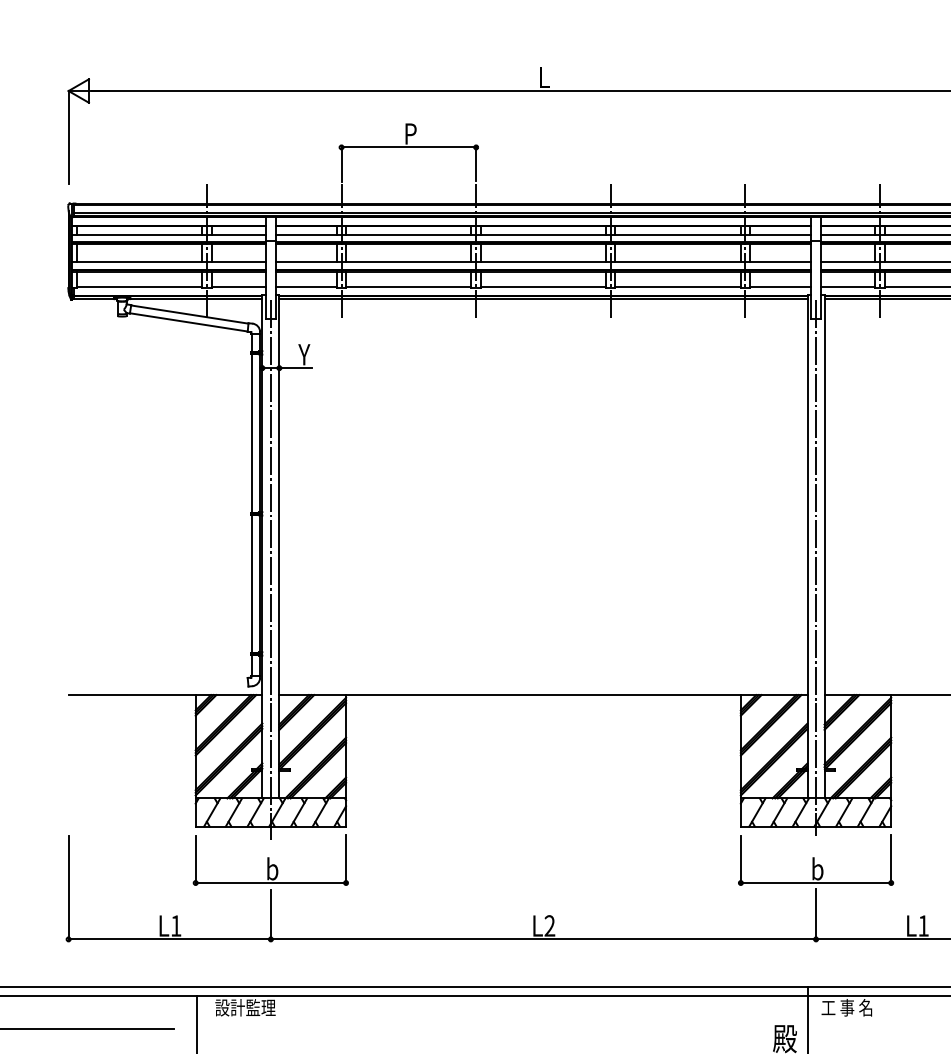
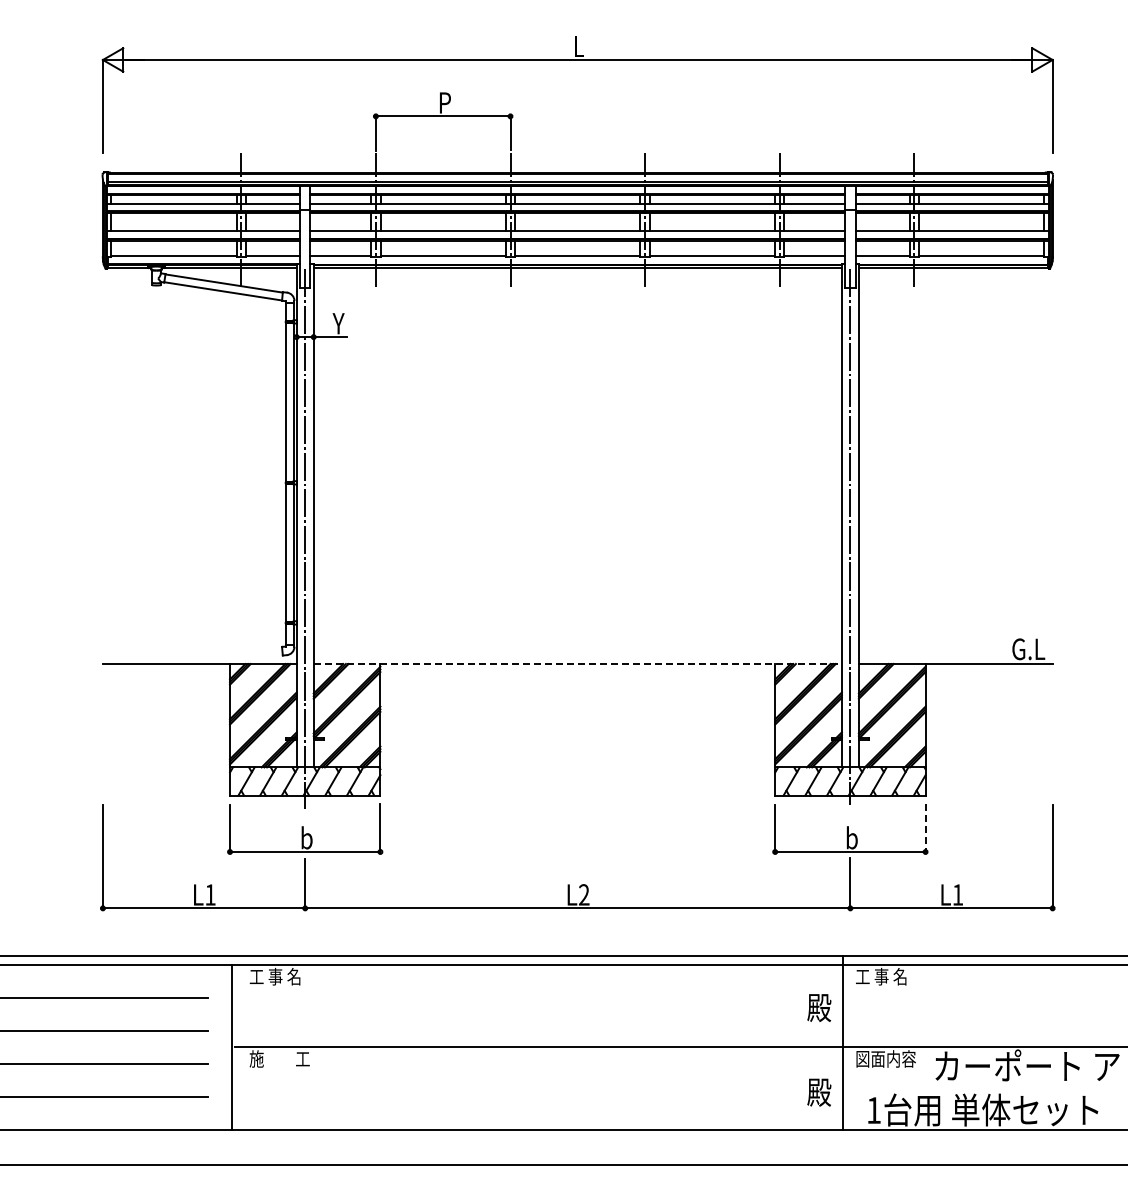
line: (544, 695) -> (578, 664), solid -> dashed
line: (891, 859) -> (925, 828), solid -> dashed
text: (245, 1007) -> (279, 976), 設計監理 -> 工 事 名

